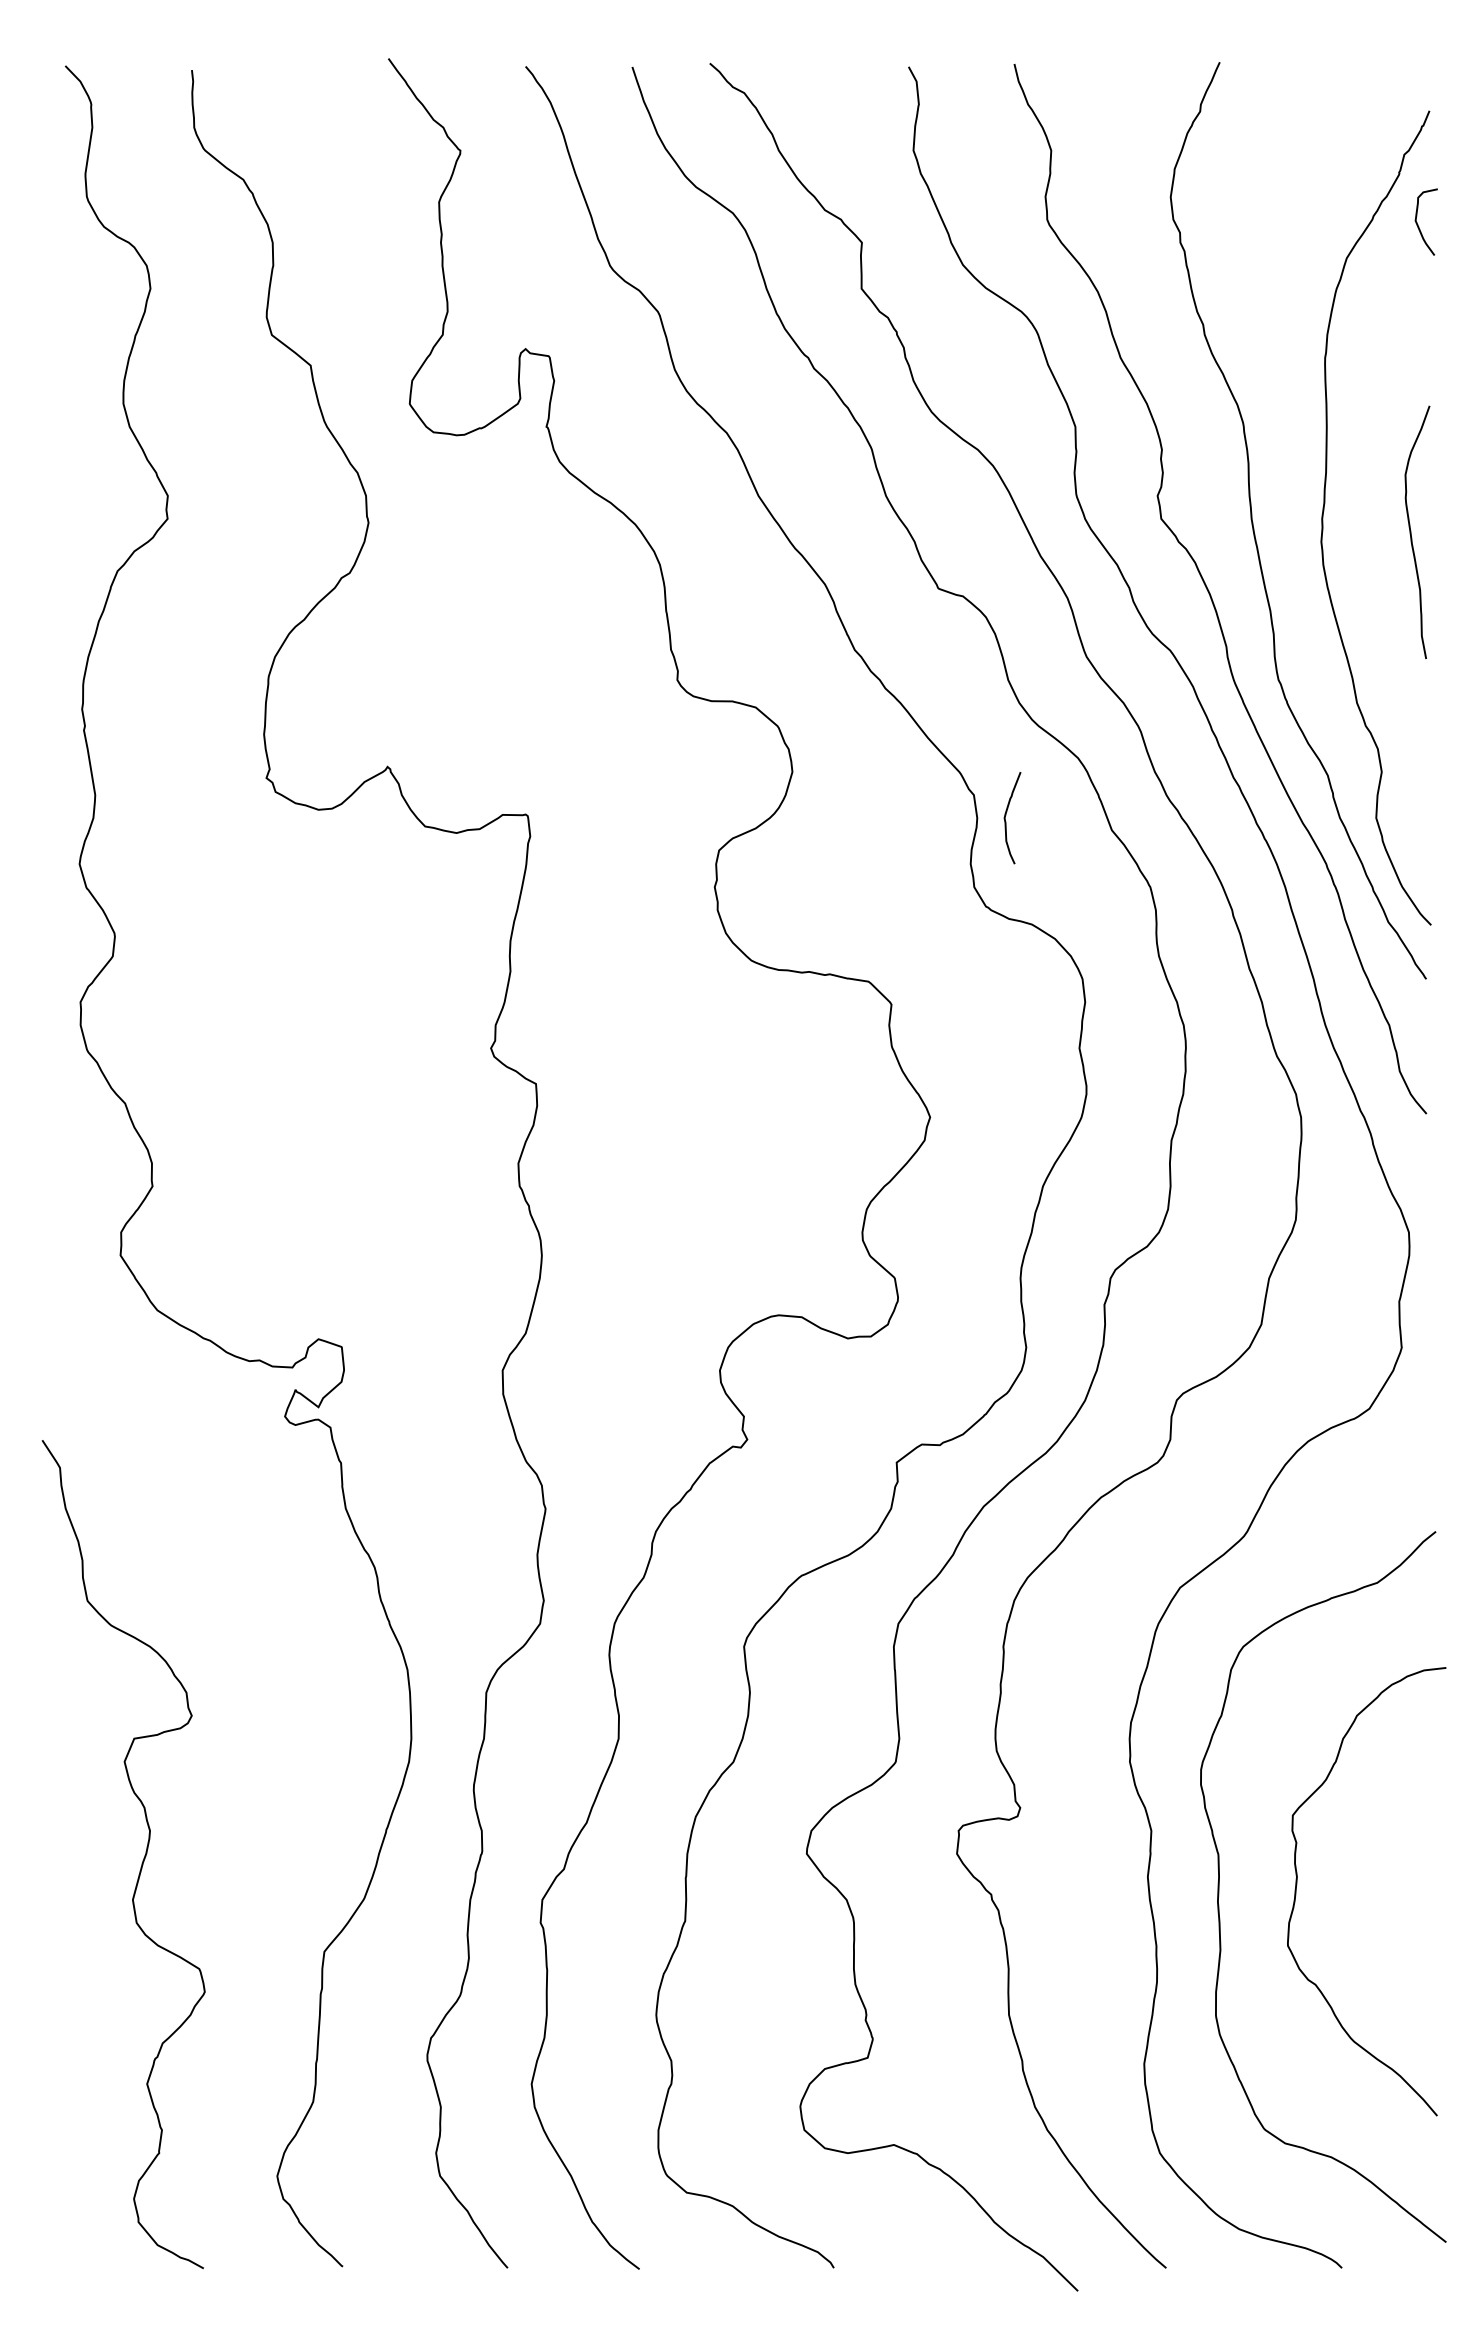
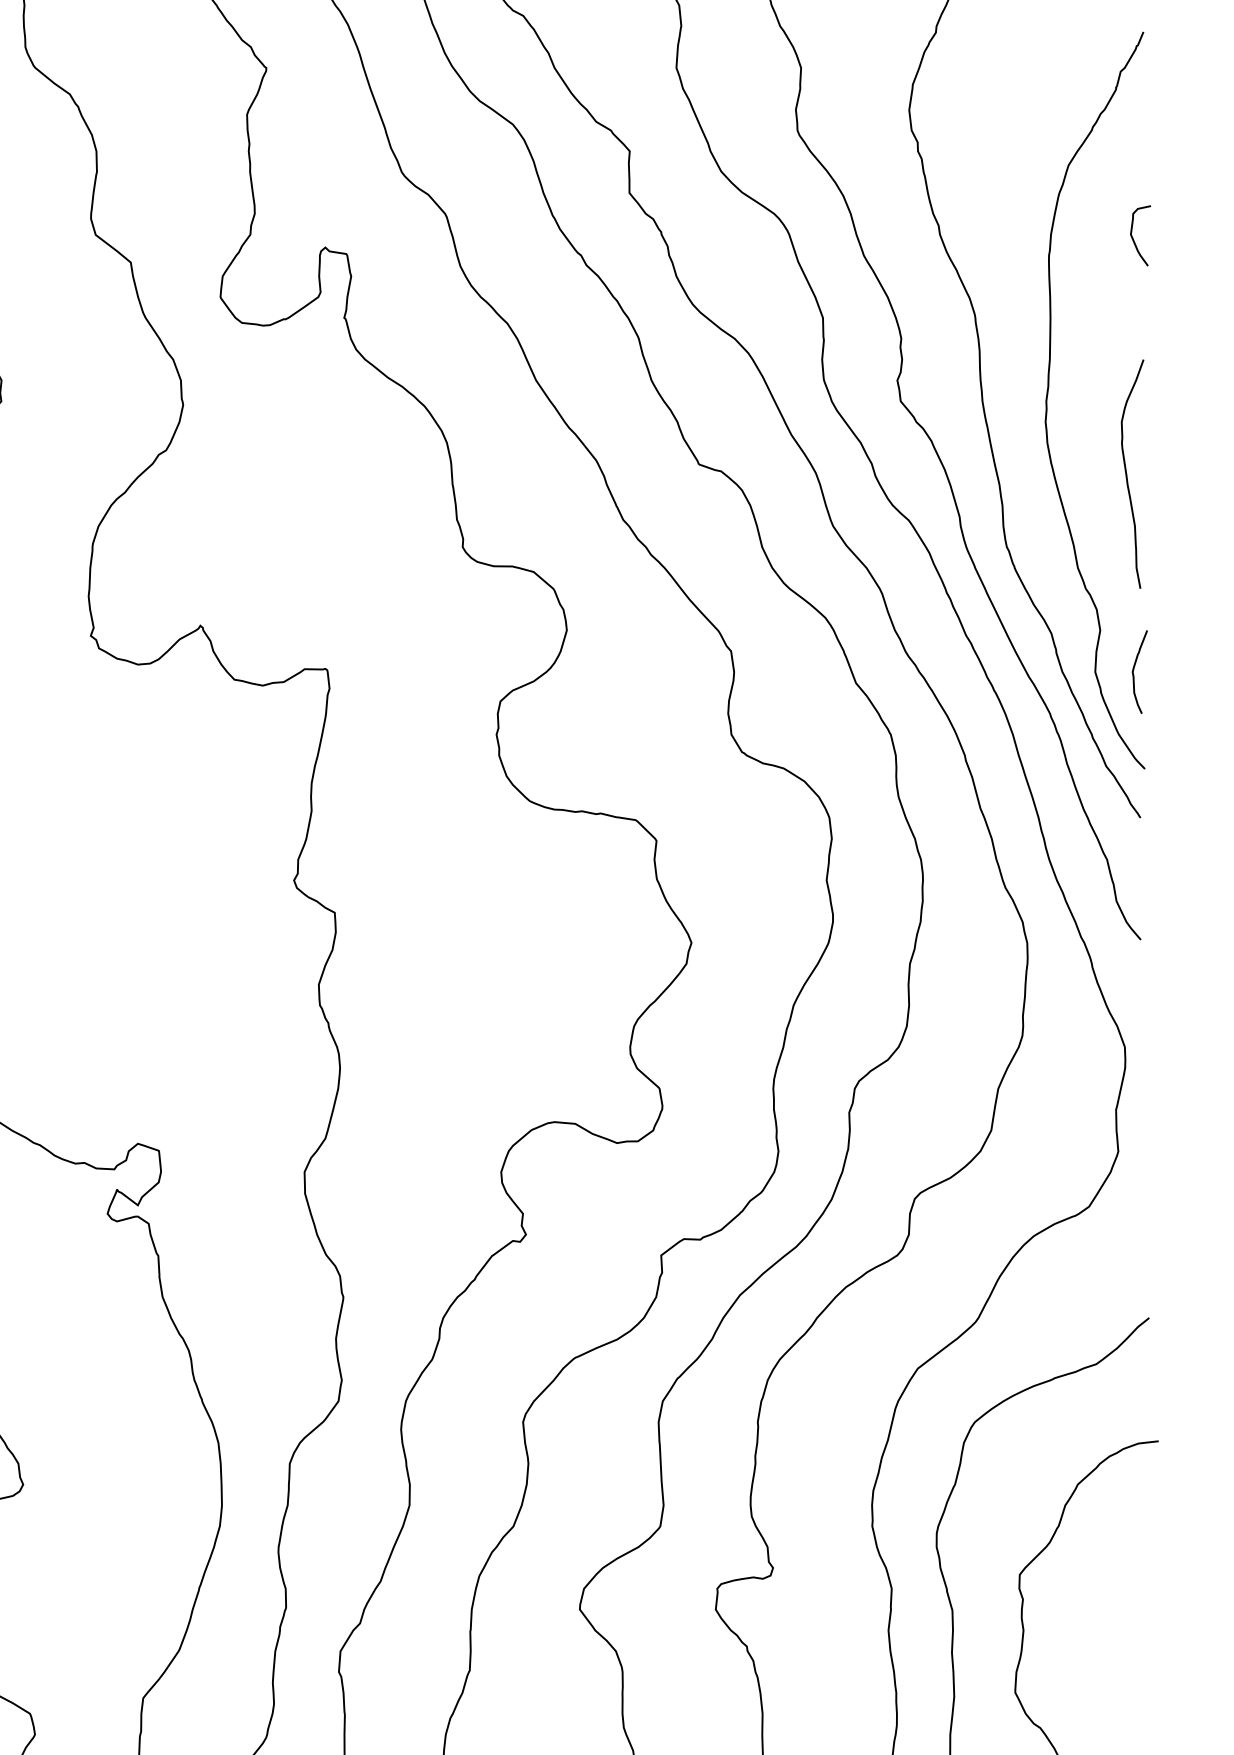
curve: (1418, 224) -> (1133, 238), moved
curve: (1411, 532) -> (1127, 474), moved
curve: (1006, 815) -> (1134, 669), moved

